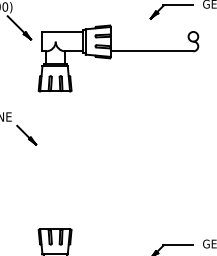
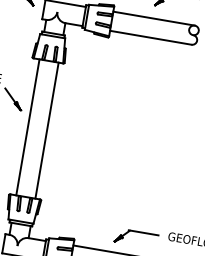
line: (151, 31) -> (153, 18), added
line: (46, 160) -> (28, 127), added
line: (65, 160) -> (47, 130), added

